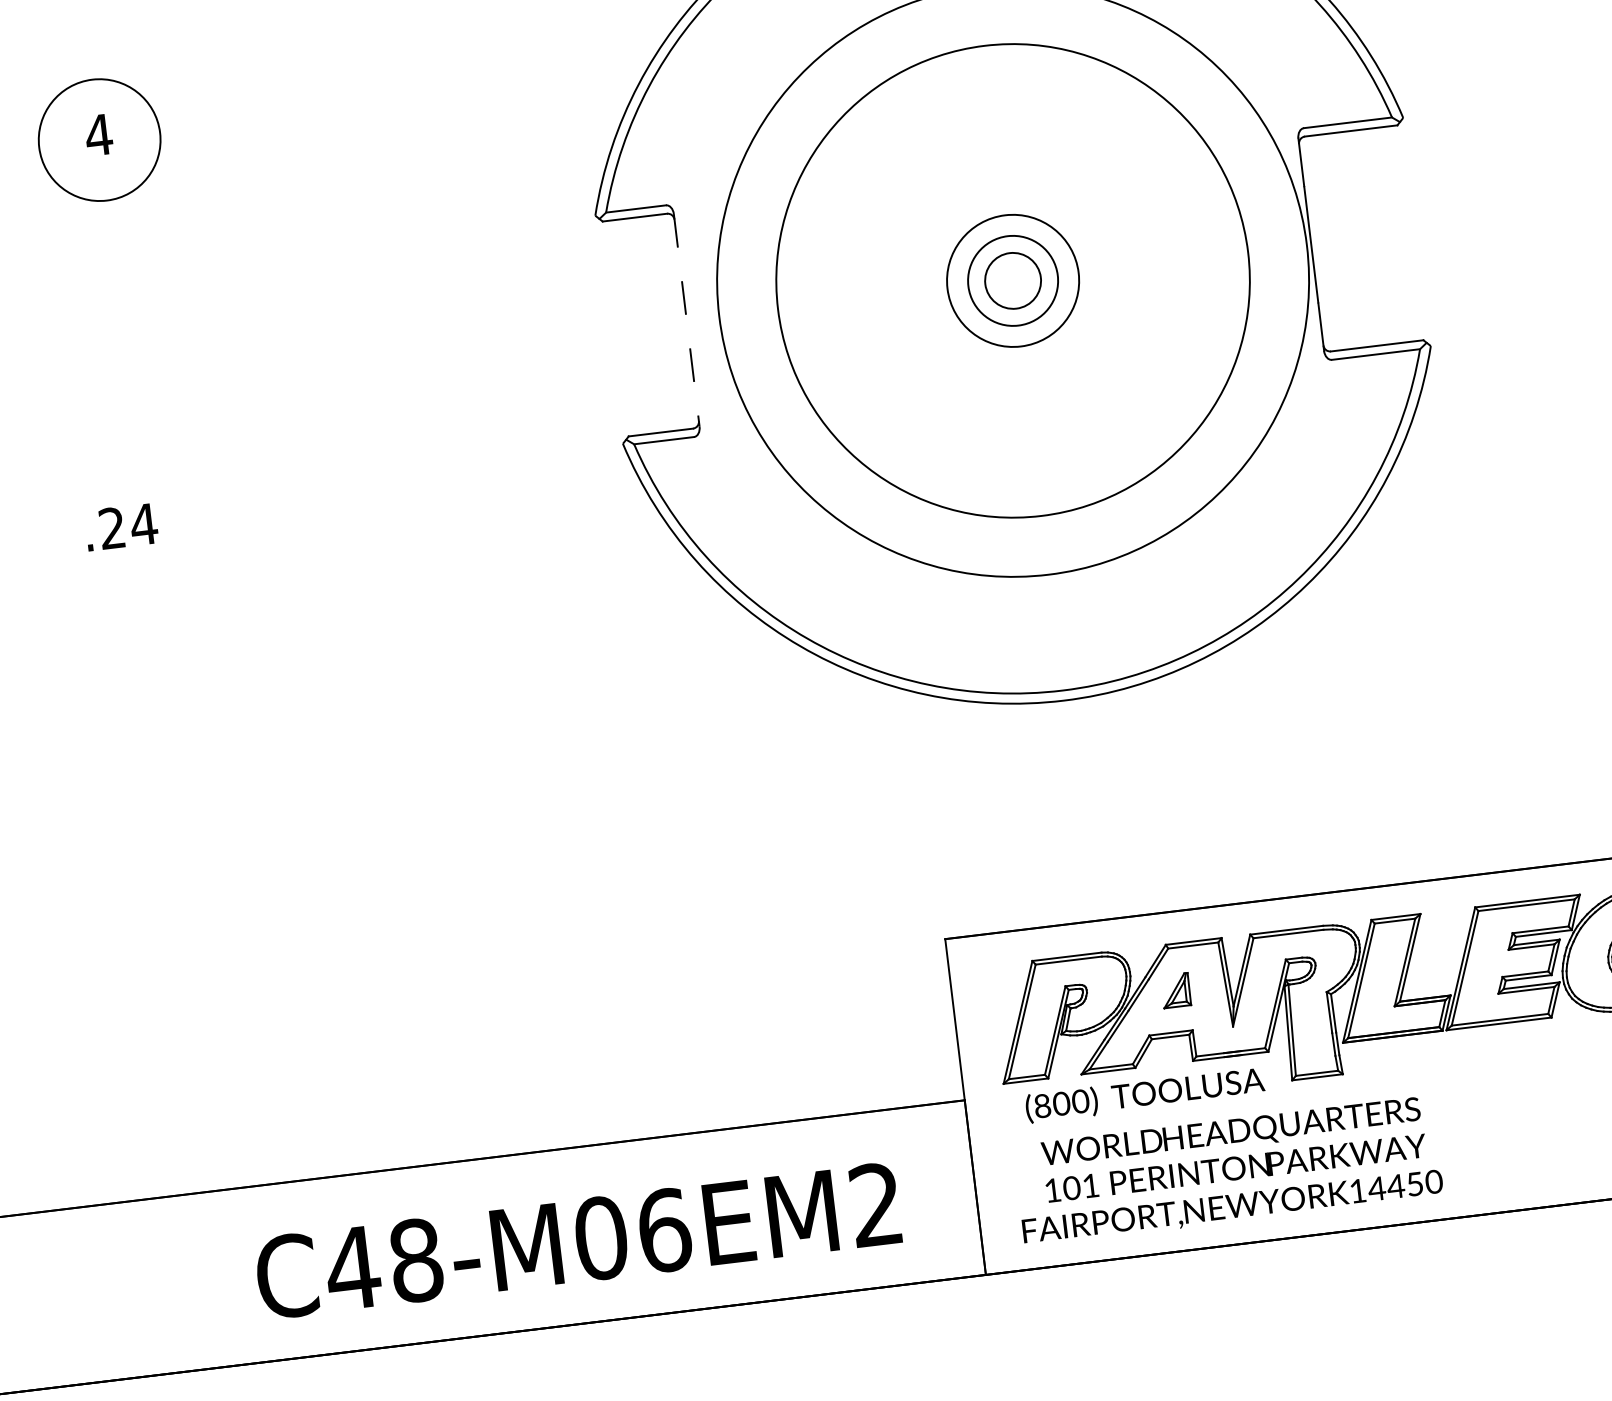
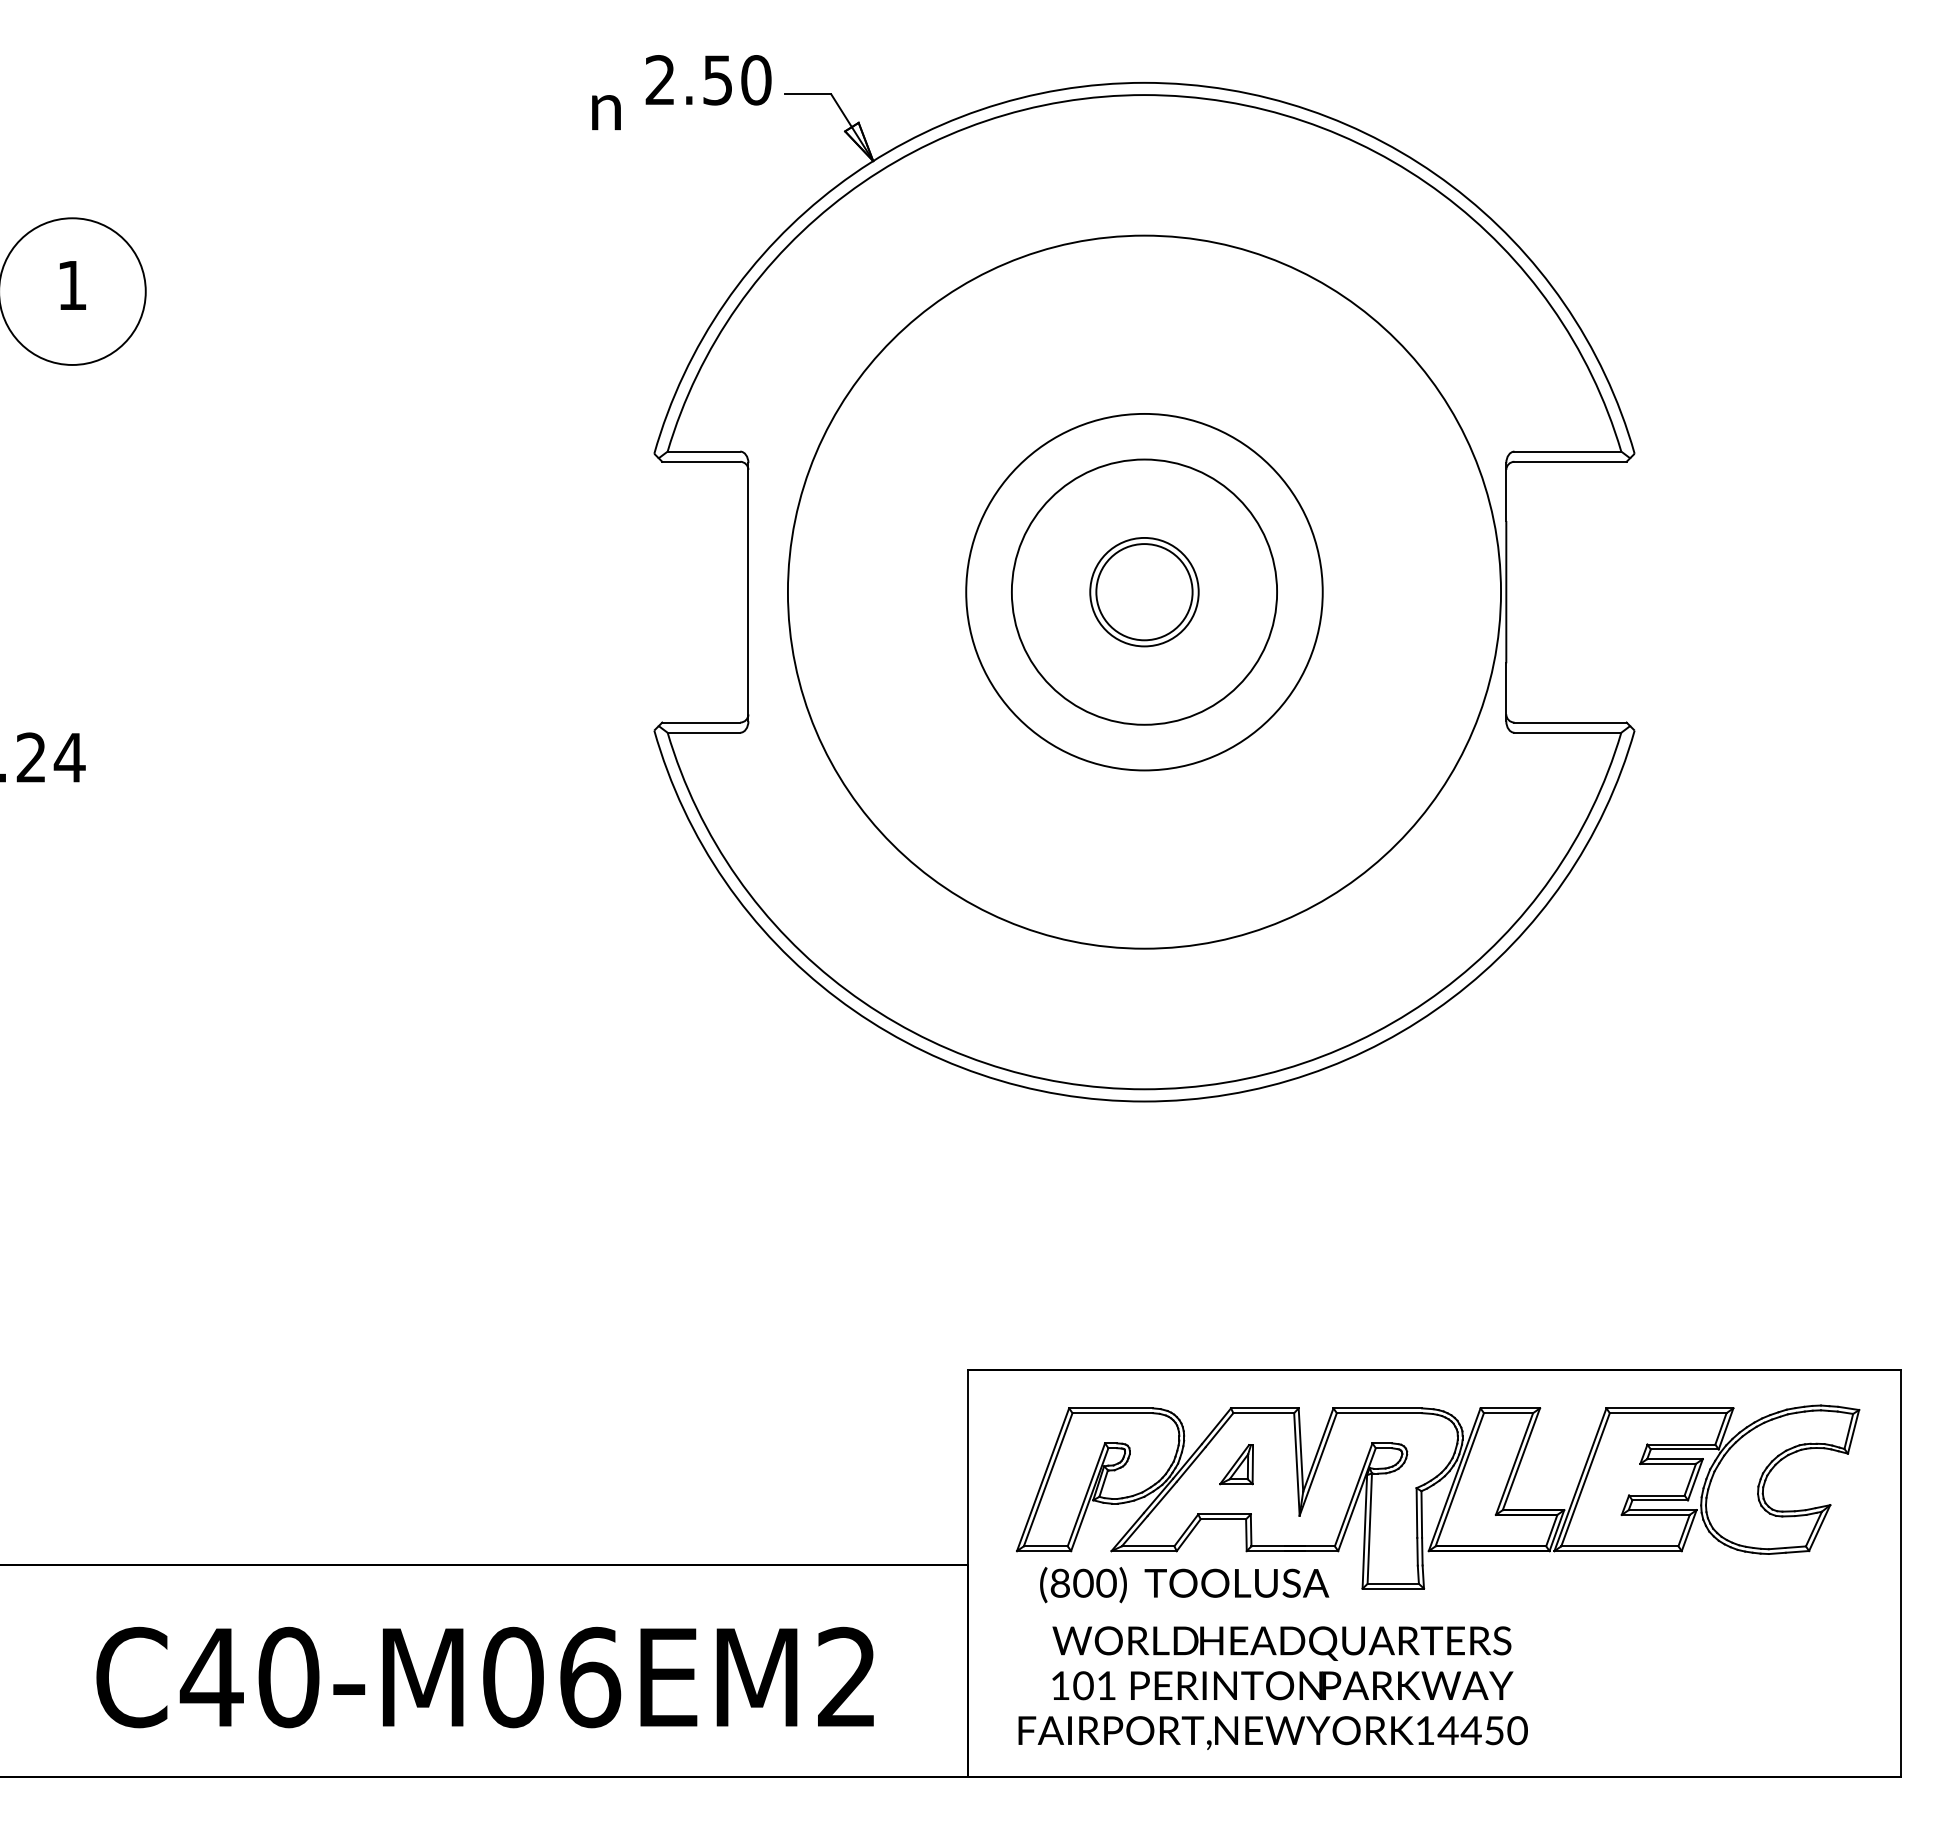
text: (99, 135) -> (72, 285), 4 -> 1
circle: (1013, 280) -> (1144, 591), size x0.62
circle: (1013, 280) -> (1144, 591), size x1.67
circle: (1013, 281) -> (1144, 592), size x1.43
line: (686, 320) -> (748, 592), dashed -> solid
text: (415, 1260) -> (288, 1677), C48-M06EM2 -> C40-M06EM2

